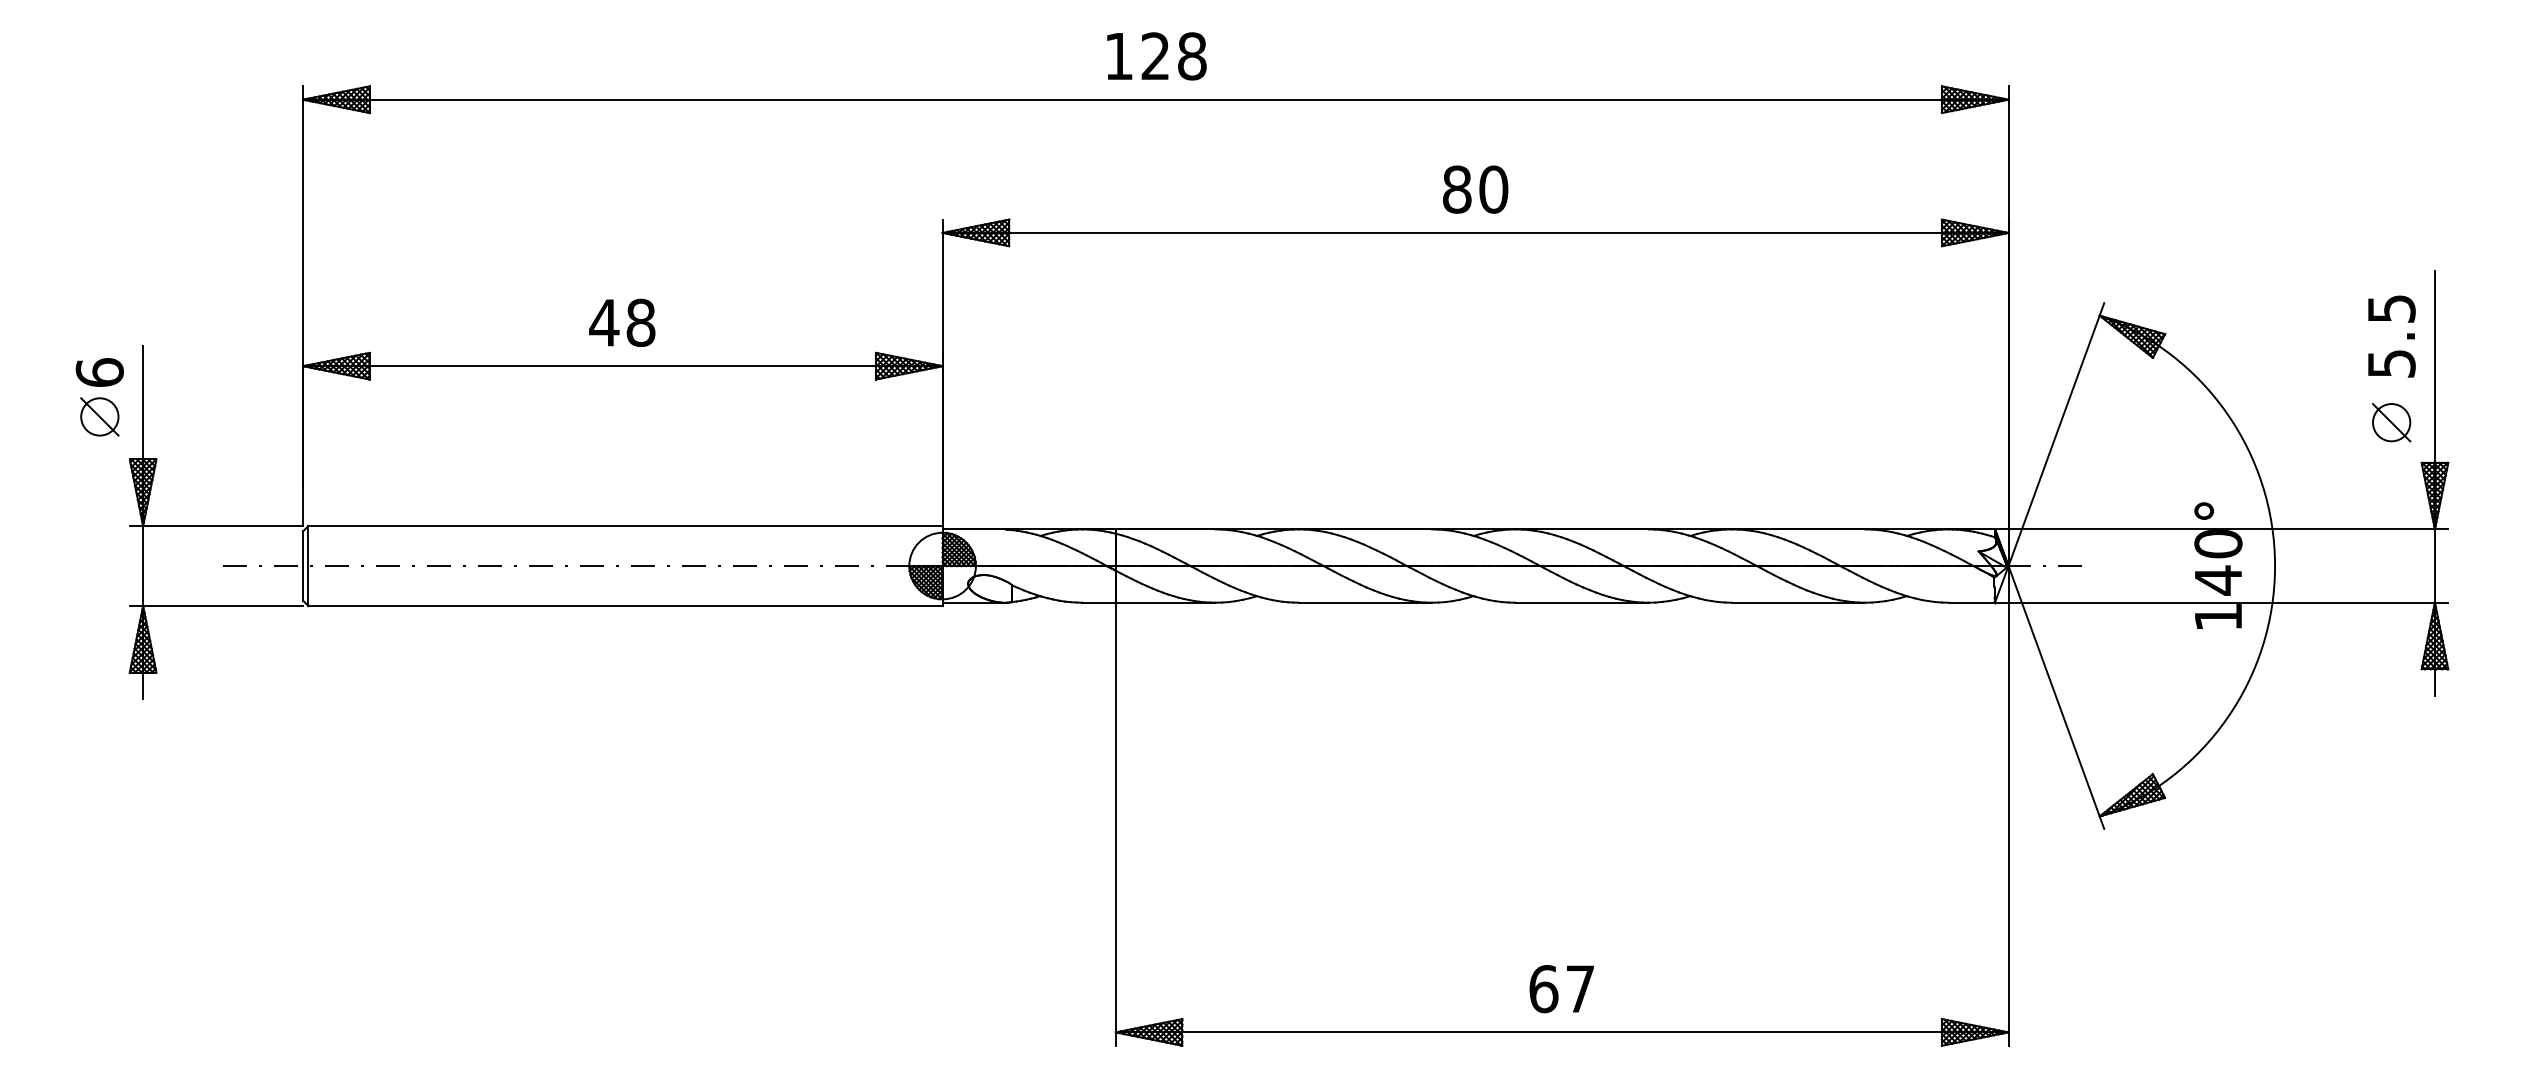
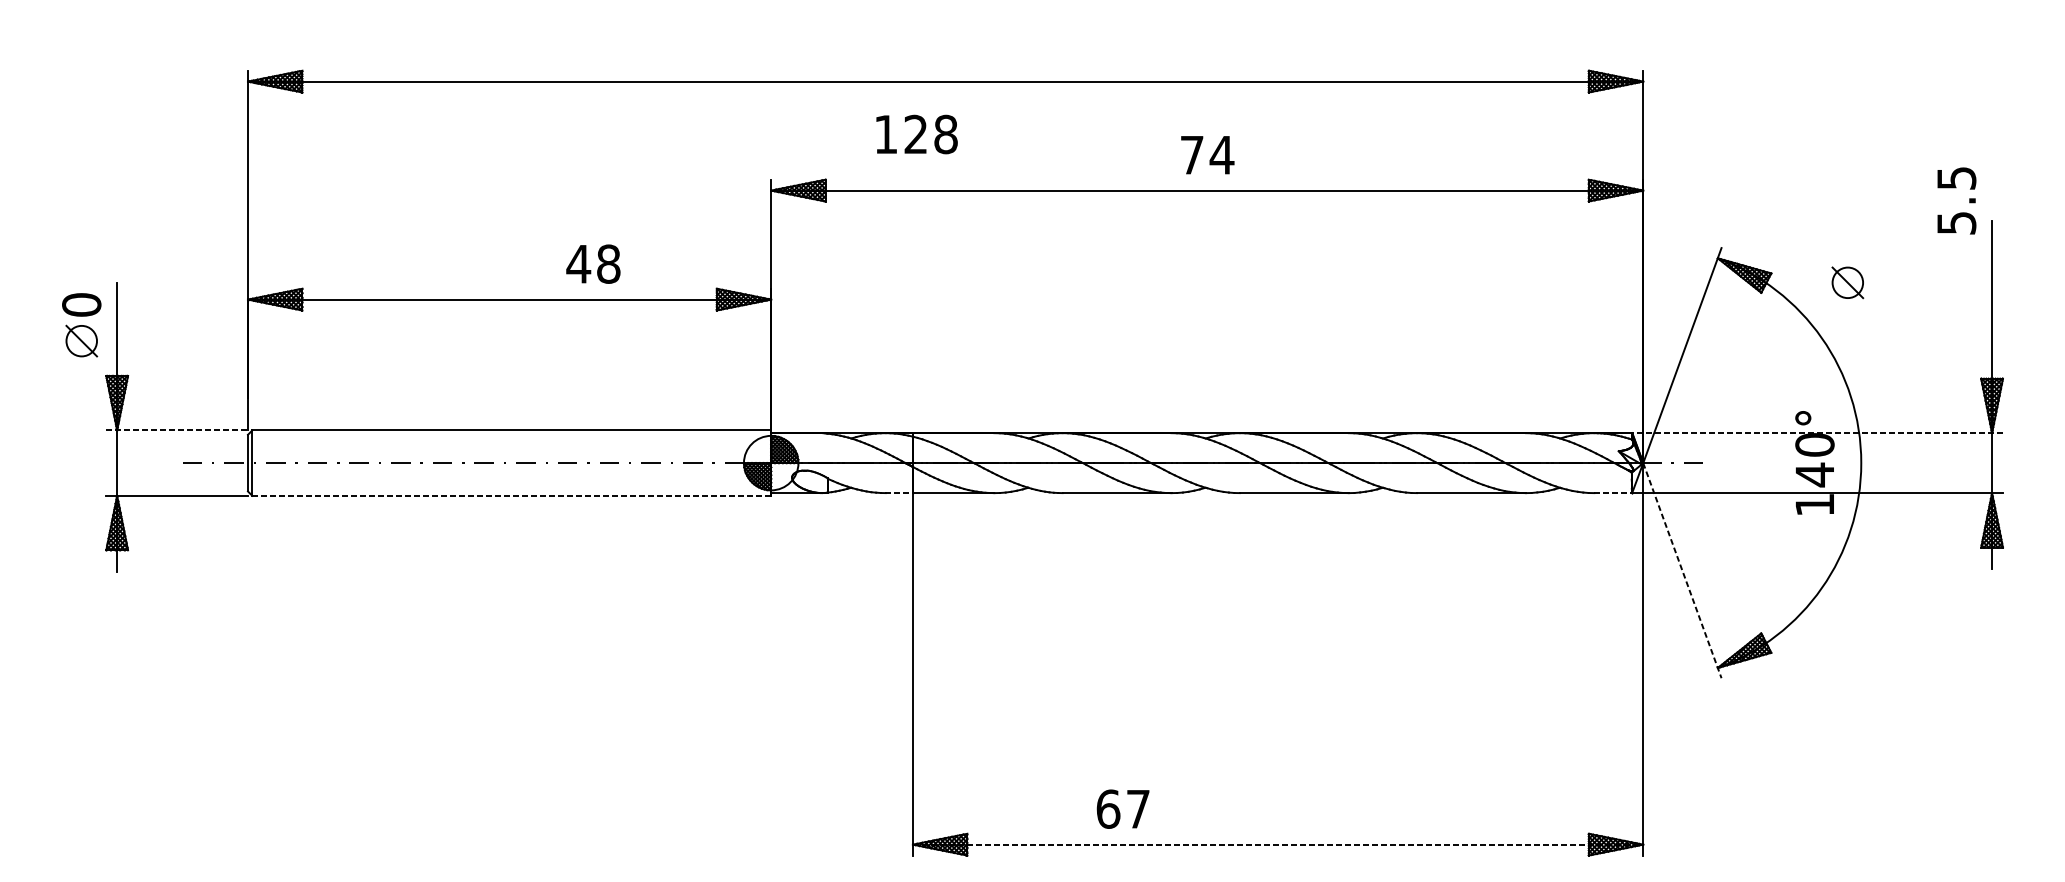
text: (1156, 56) -> (916, 134), moved
text: (1475, 189) -> (1207, 155), 80 -> 74
text: (622, 322) -> (593, 263), moved
text: (2391, 336) -> (1956, 200), moved
text: (99, 372) -> (81, 304), 6 -> 0
part: (2391, 422) -> (1847, 282), moved
line: (216, 526) -> (177, 430), solid -> dashed
line: (2221, 529) -> (1817, 433), solid -> dashed
line: (1099, 602) -> (899, 492), solid -> dashed
line: (1972, 602) -> (1613, 492), solid -> dashed
line: (626, 606) -> (512, 496), solid -> dashed
line: (2056, 697) -> (1682, 570), solid -> dashed
text: (1561, 989) -> (1122, 809), moved
line: (1562, 1032) -> (1278, 844), solid -> dashed

